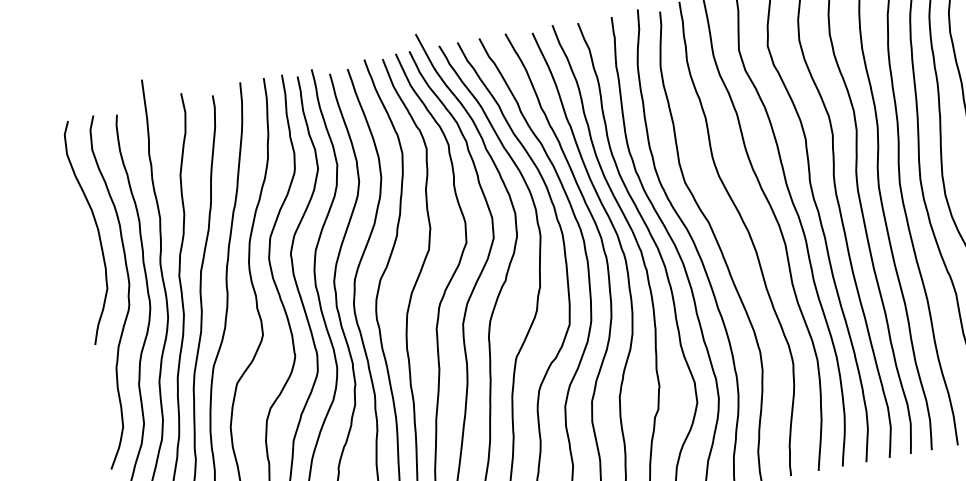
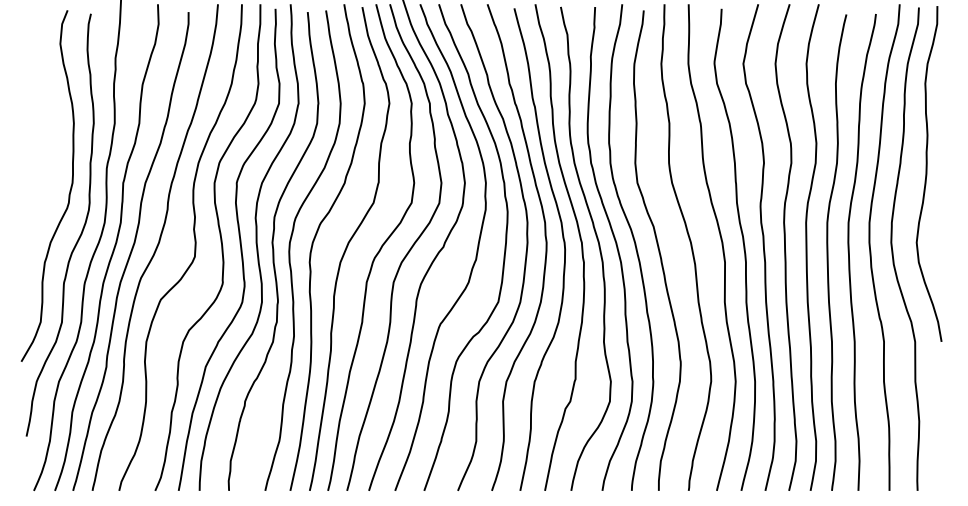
curve: (96, 229) -> (50, 123), removed

